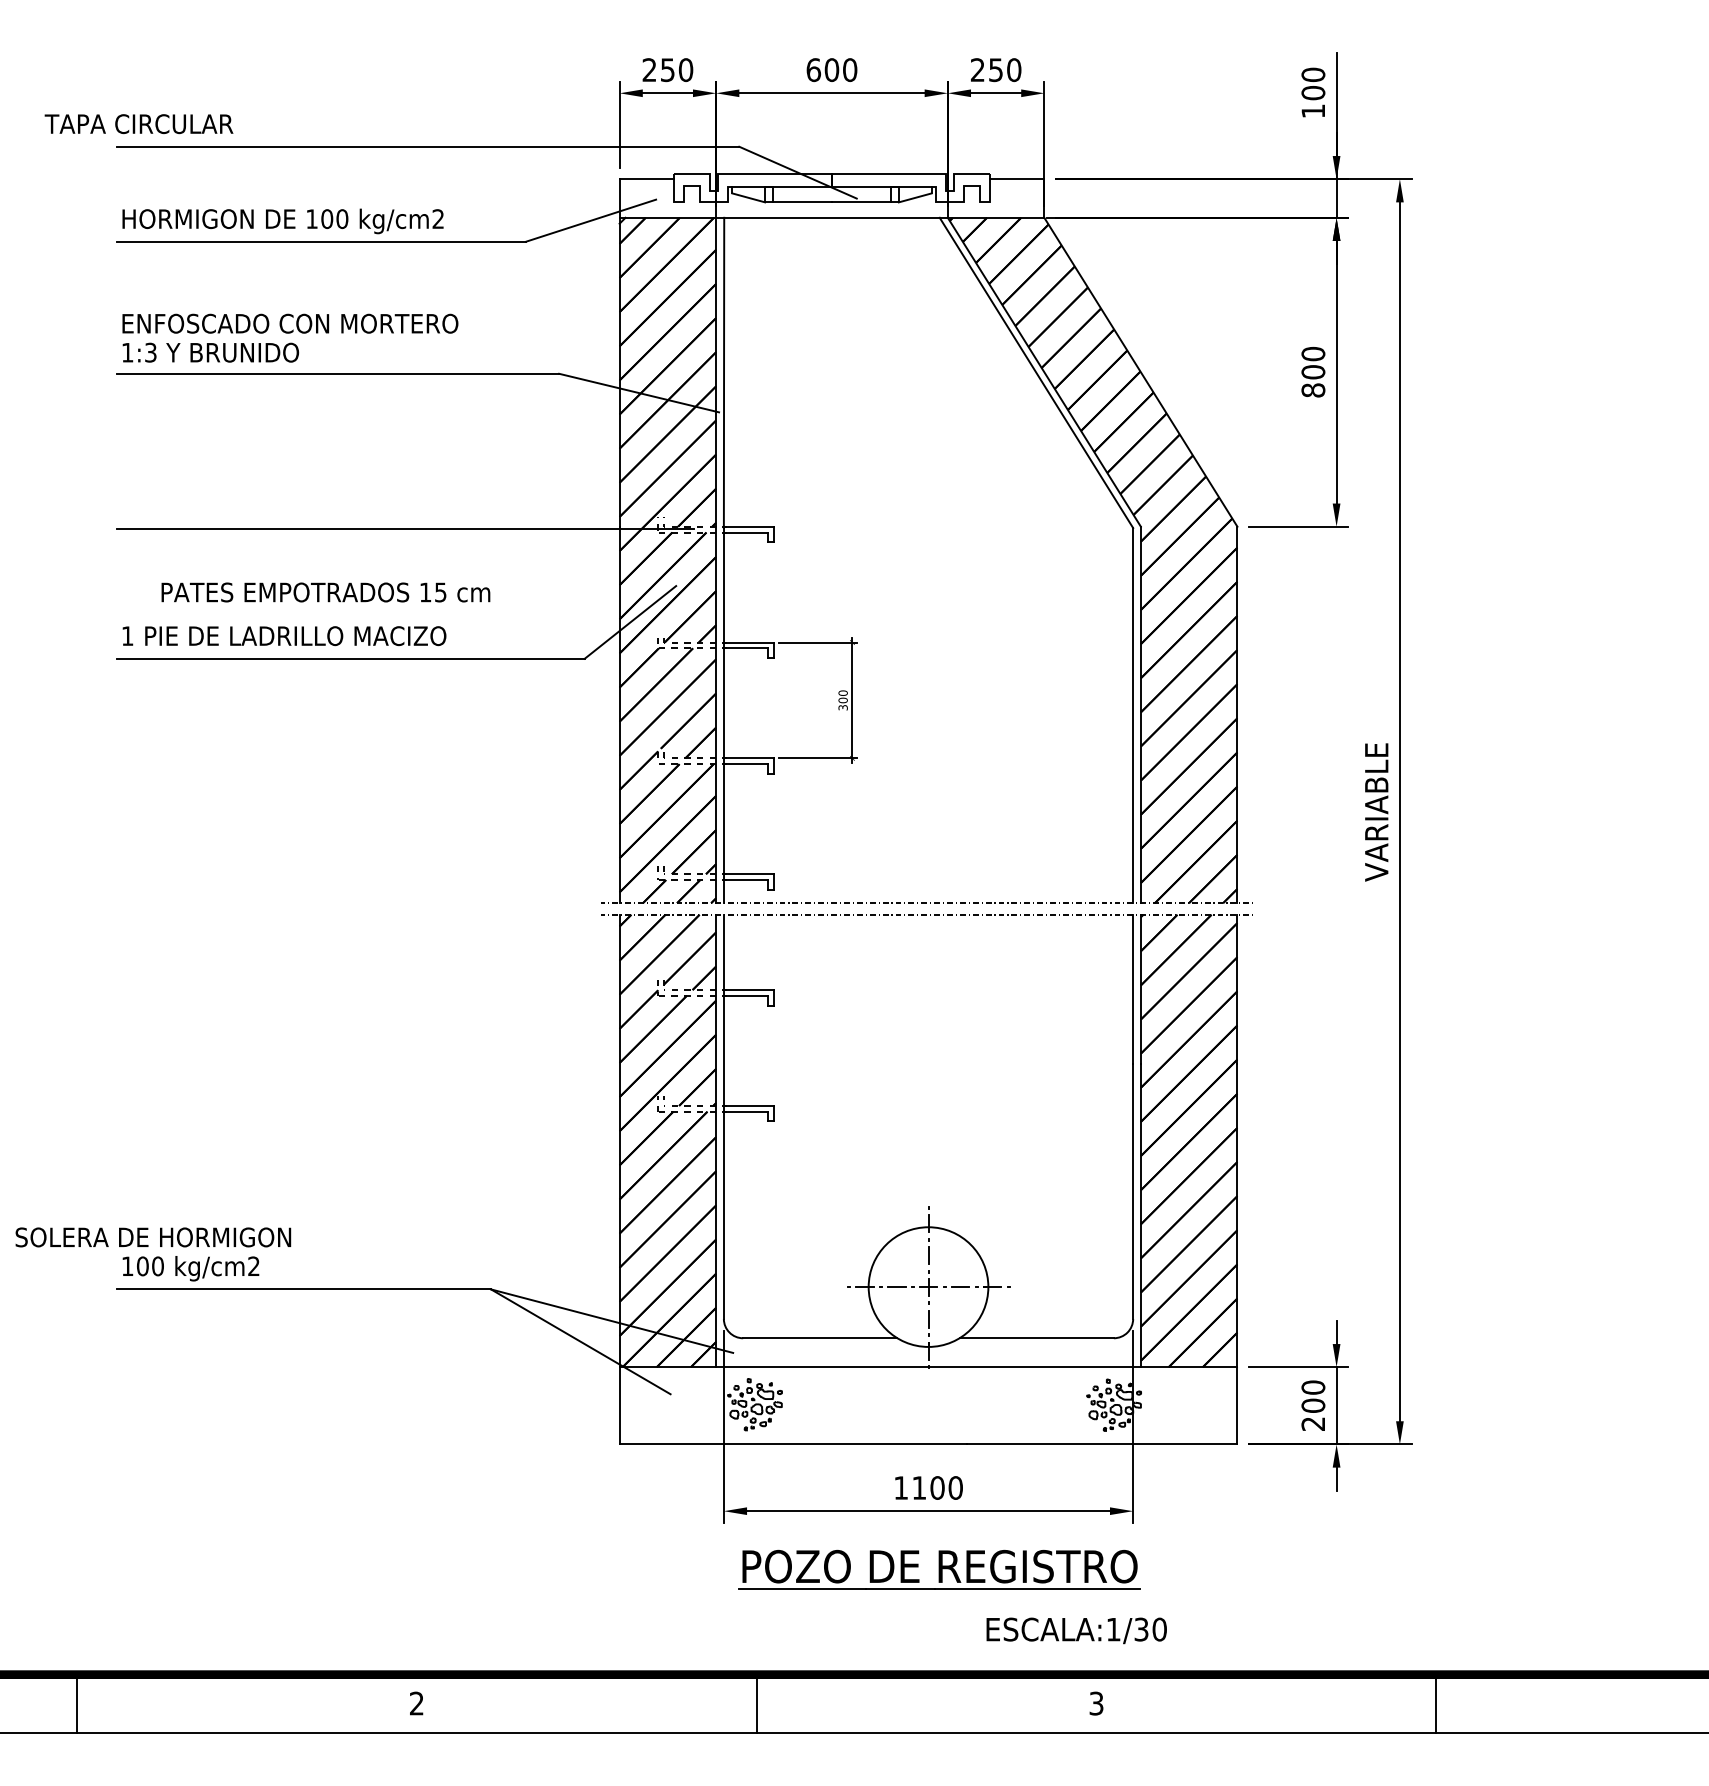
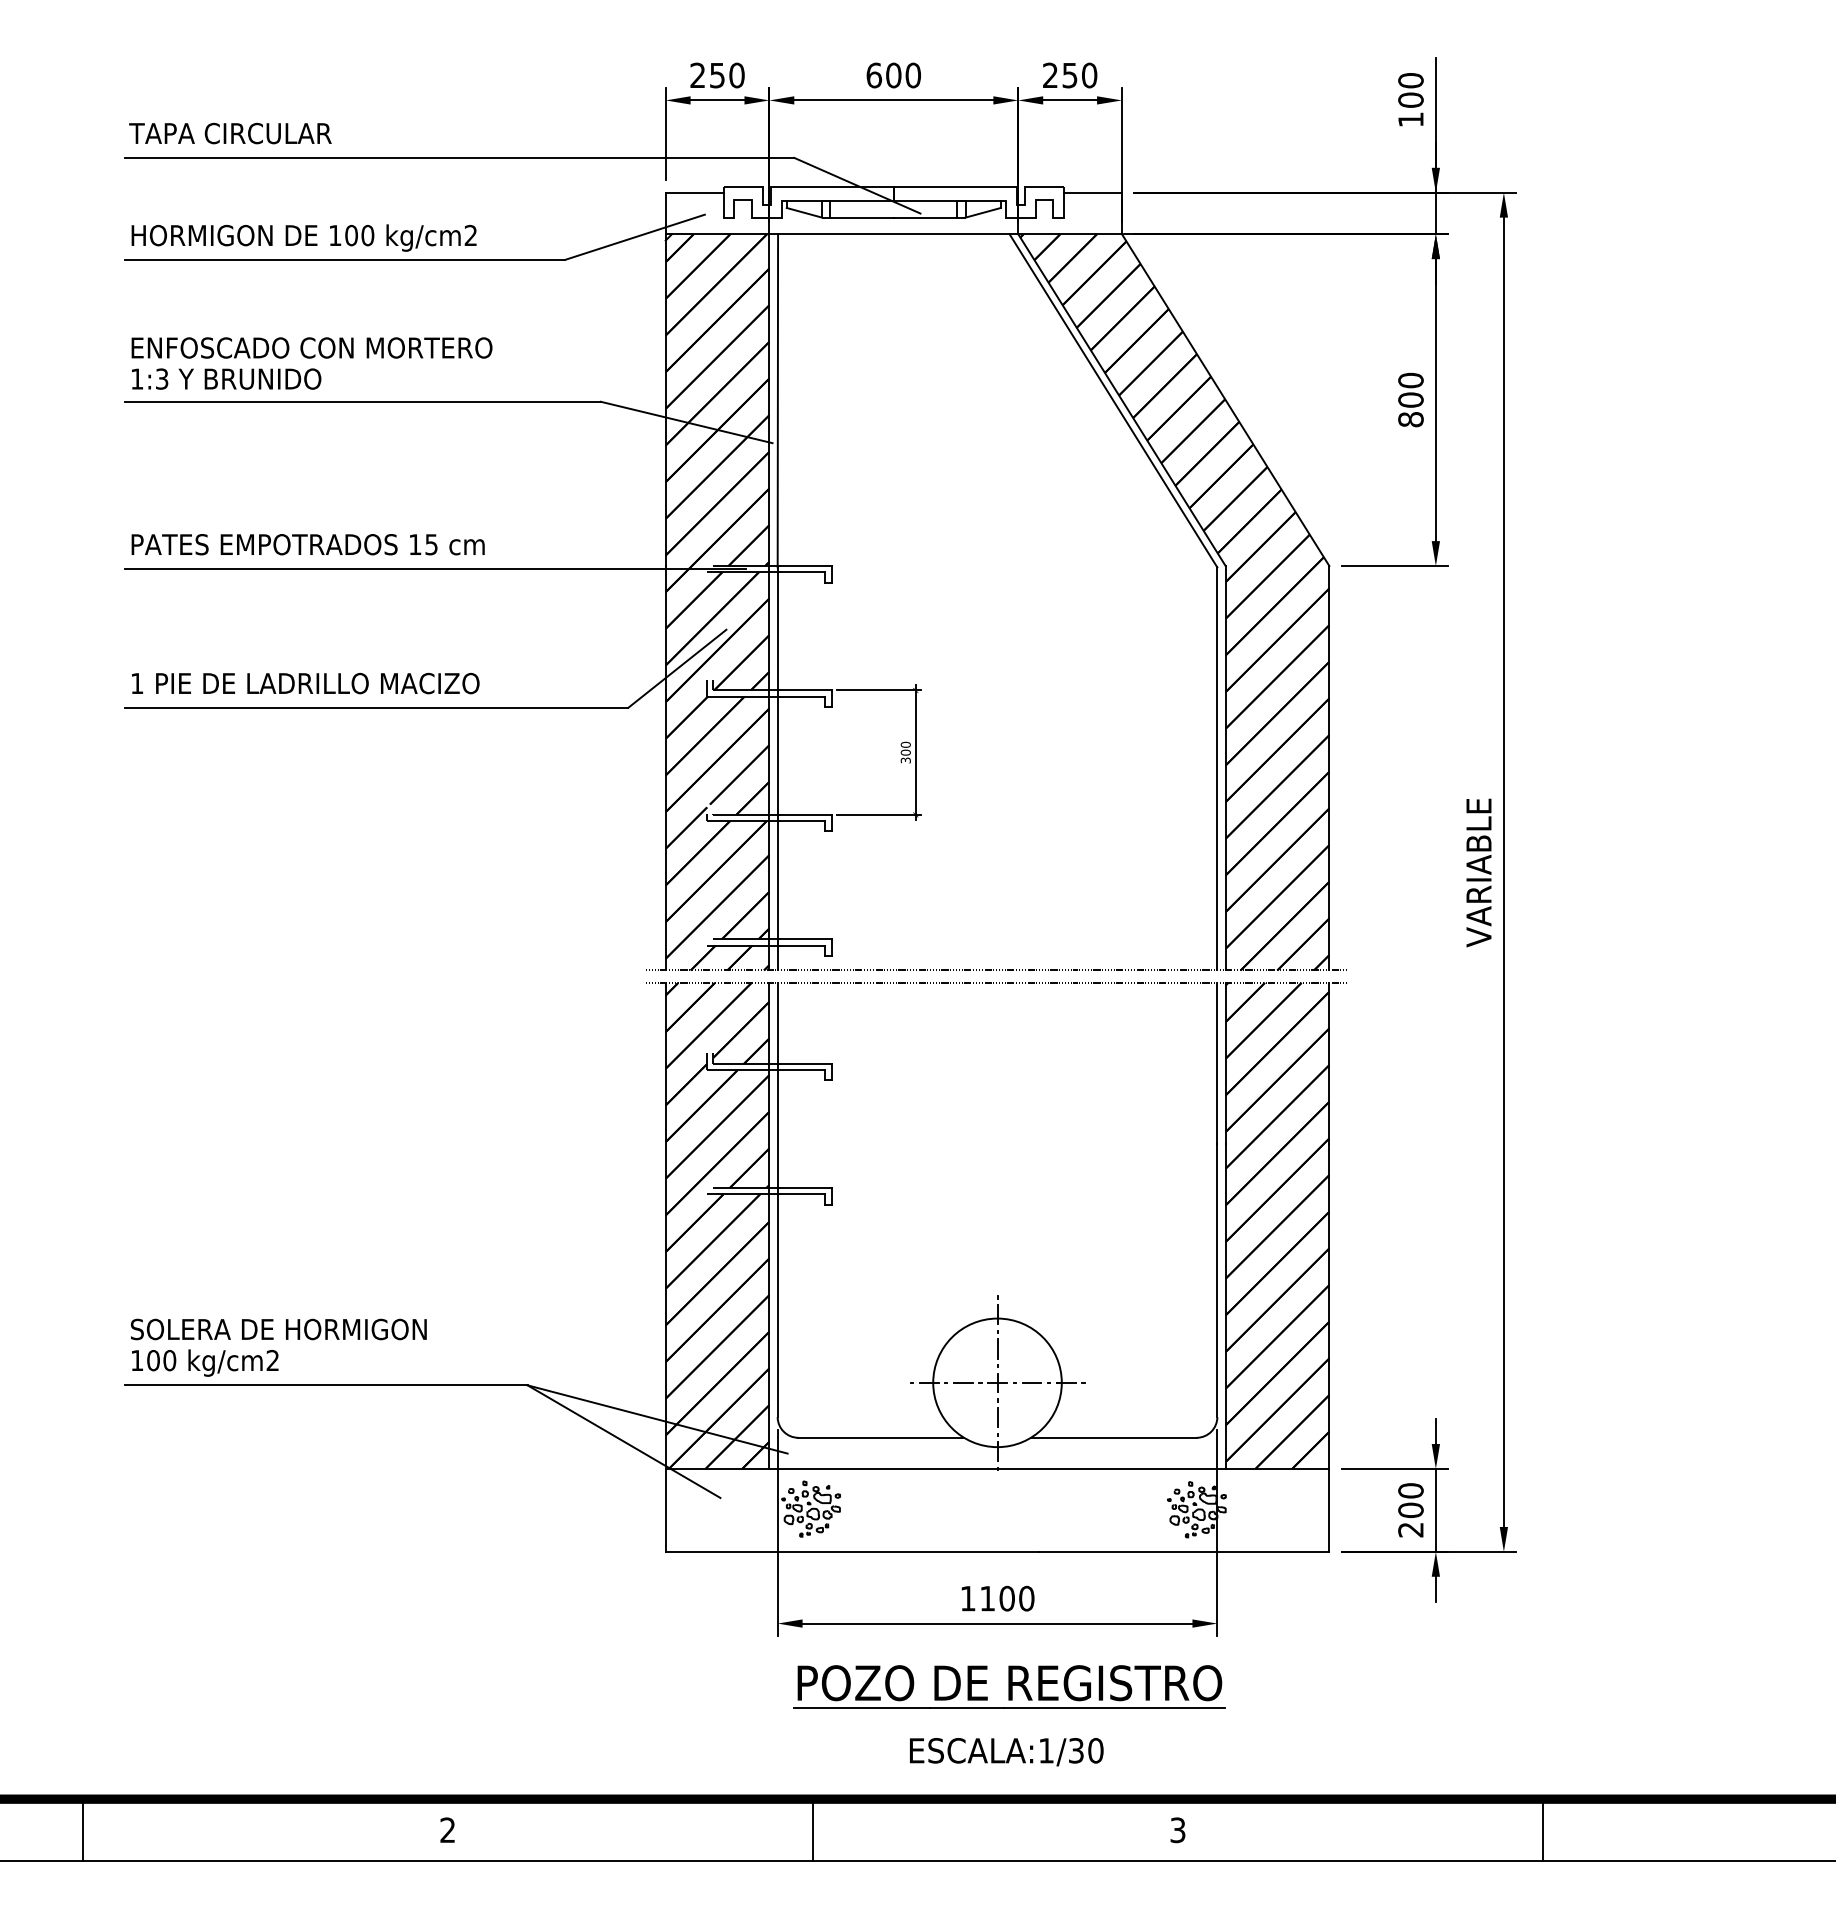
text: (139, 124) -> (230, 133), moved
text: (325, 592) -> (307, 544), moved
text: (153, 1237) -> (278, 1329), moved
text: (1076, 1631) -> (1006, 1752), moved

